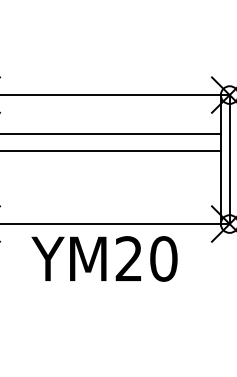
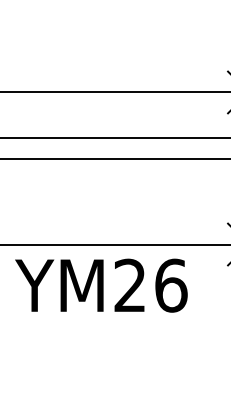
text: (163, 258) -> (170, 285), YM20 -> YM26

